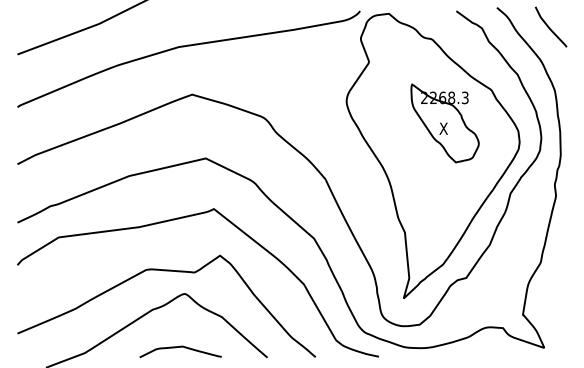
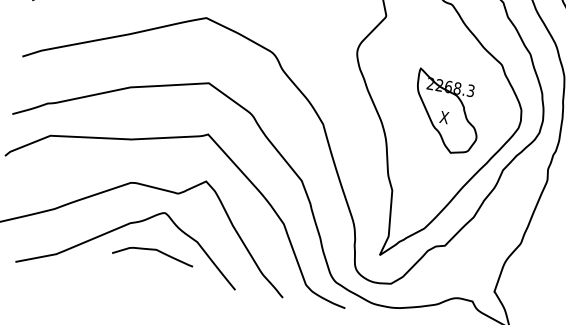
part: (444, 123) -> (446, 112), moved
curve: (180, 347) -> (154, 250), moved

